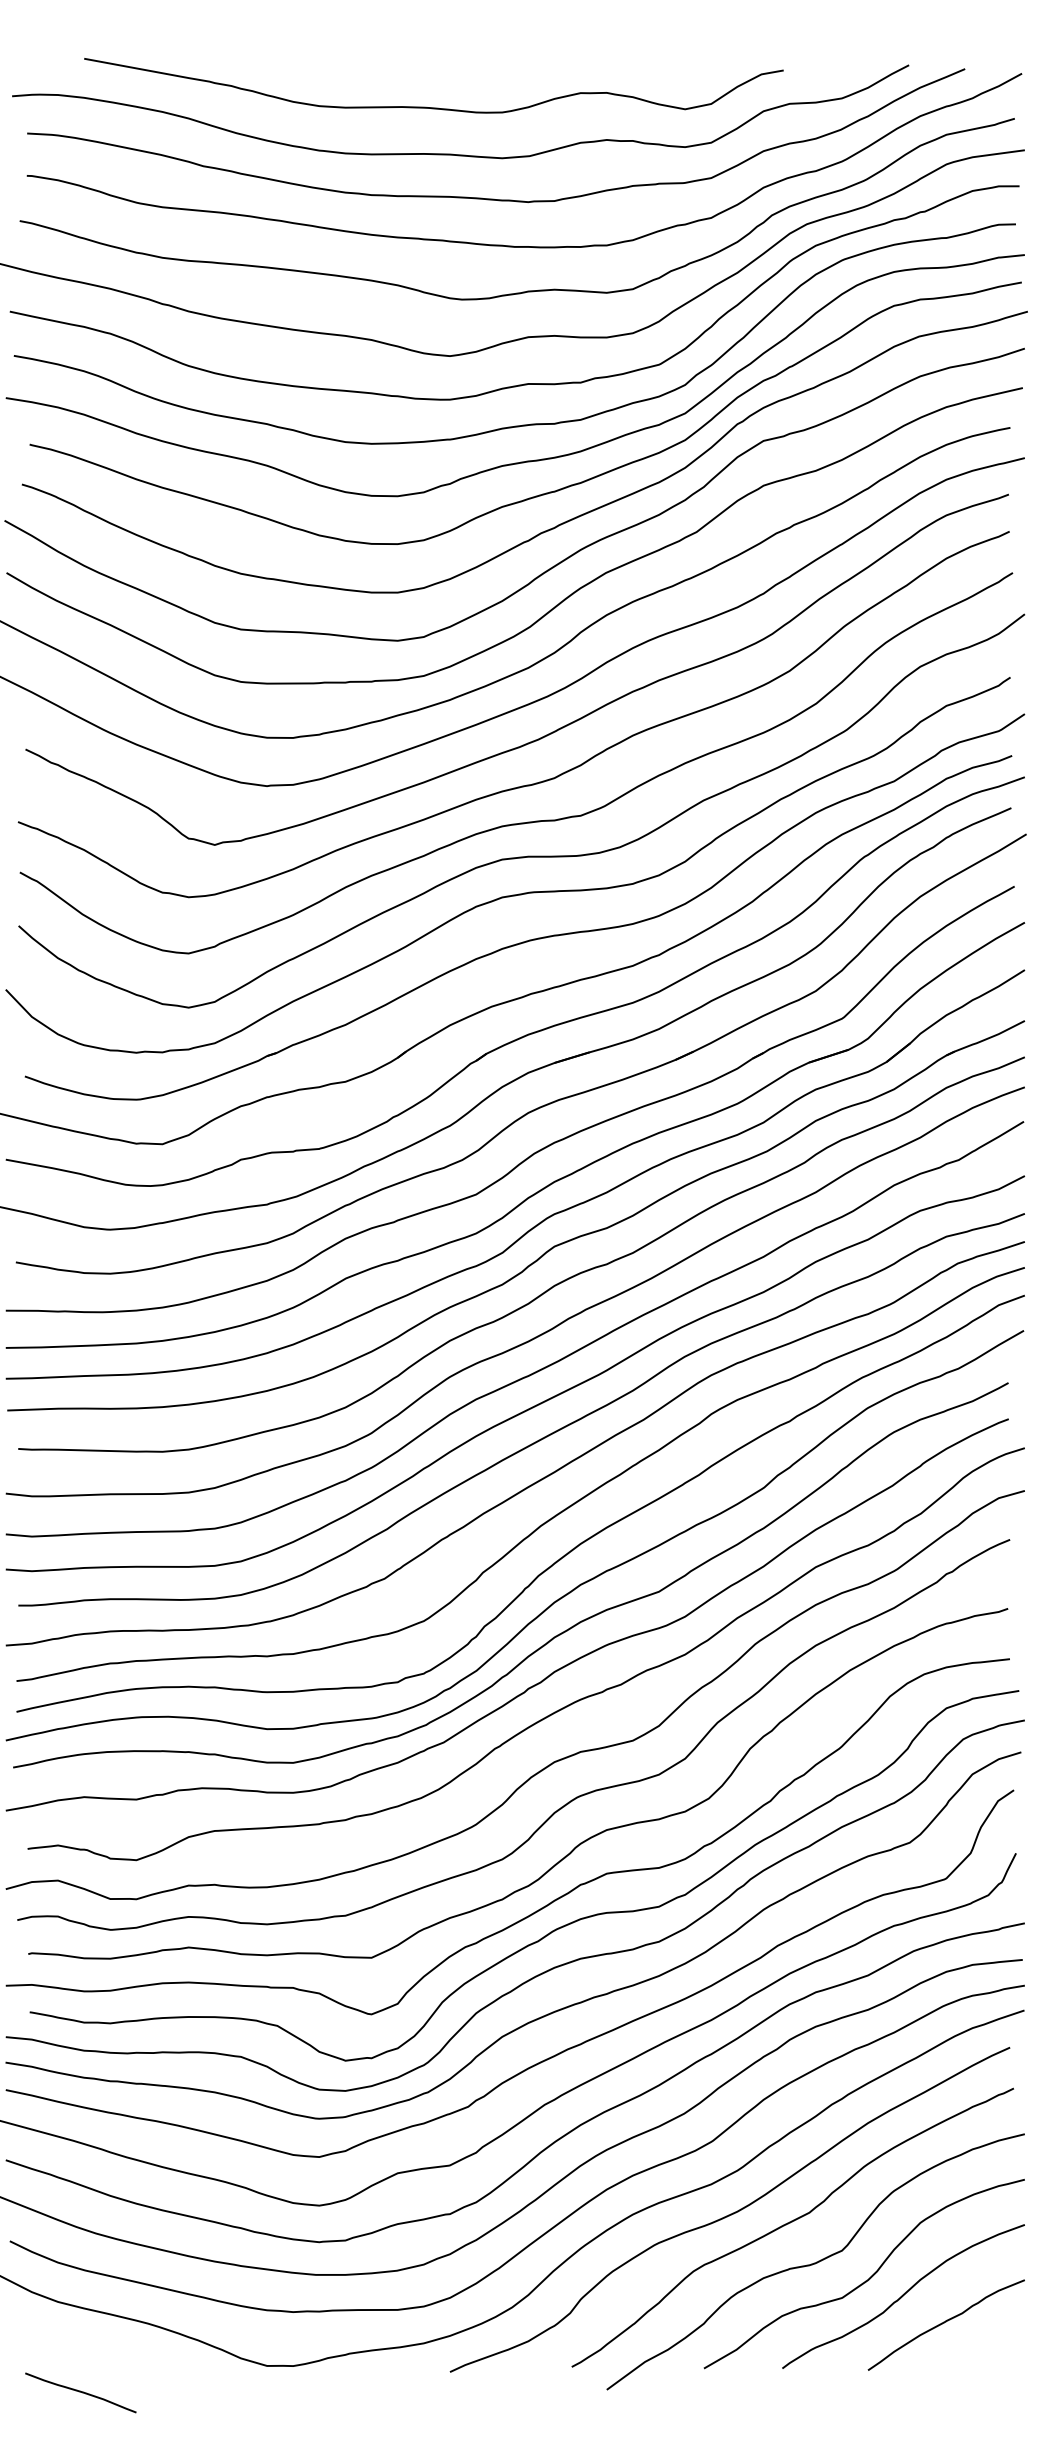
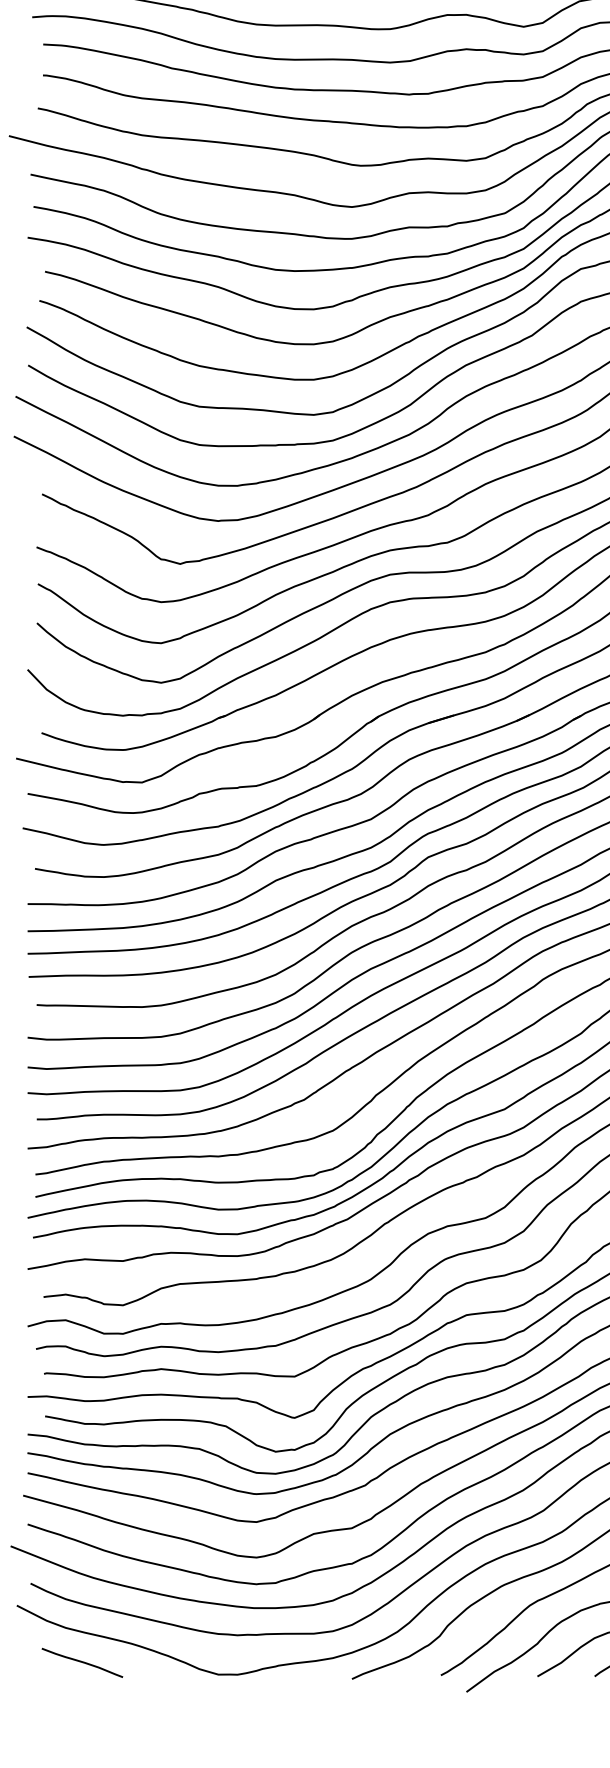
curve: (80, 2392) -> (82, 1662), moved

